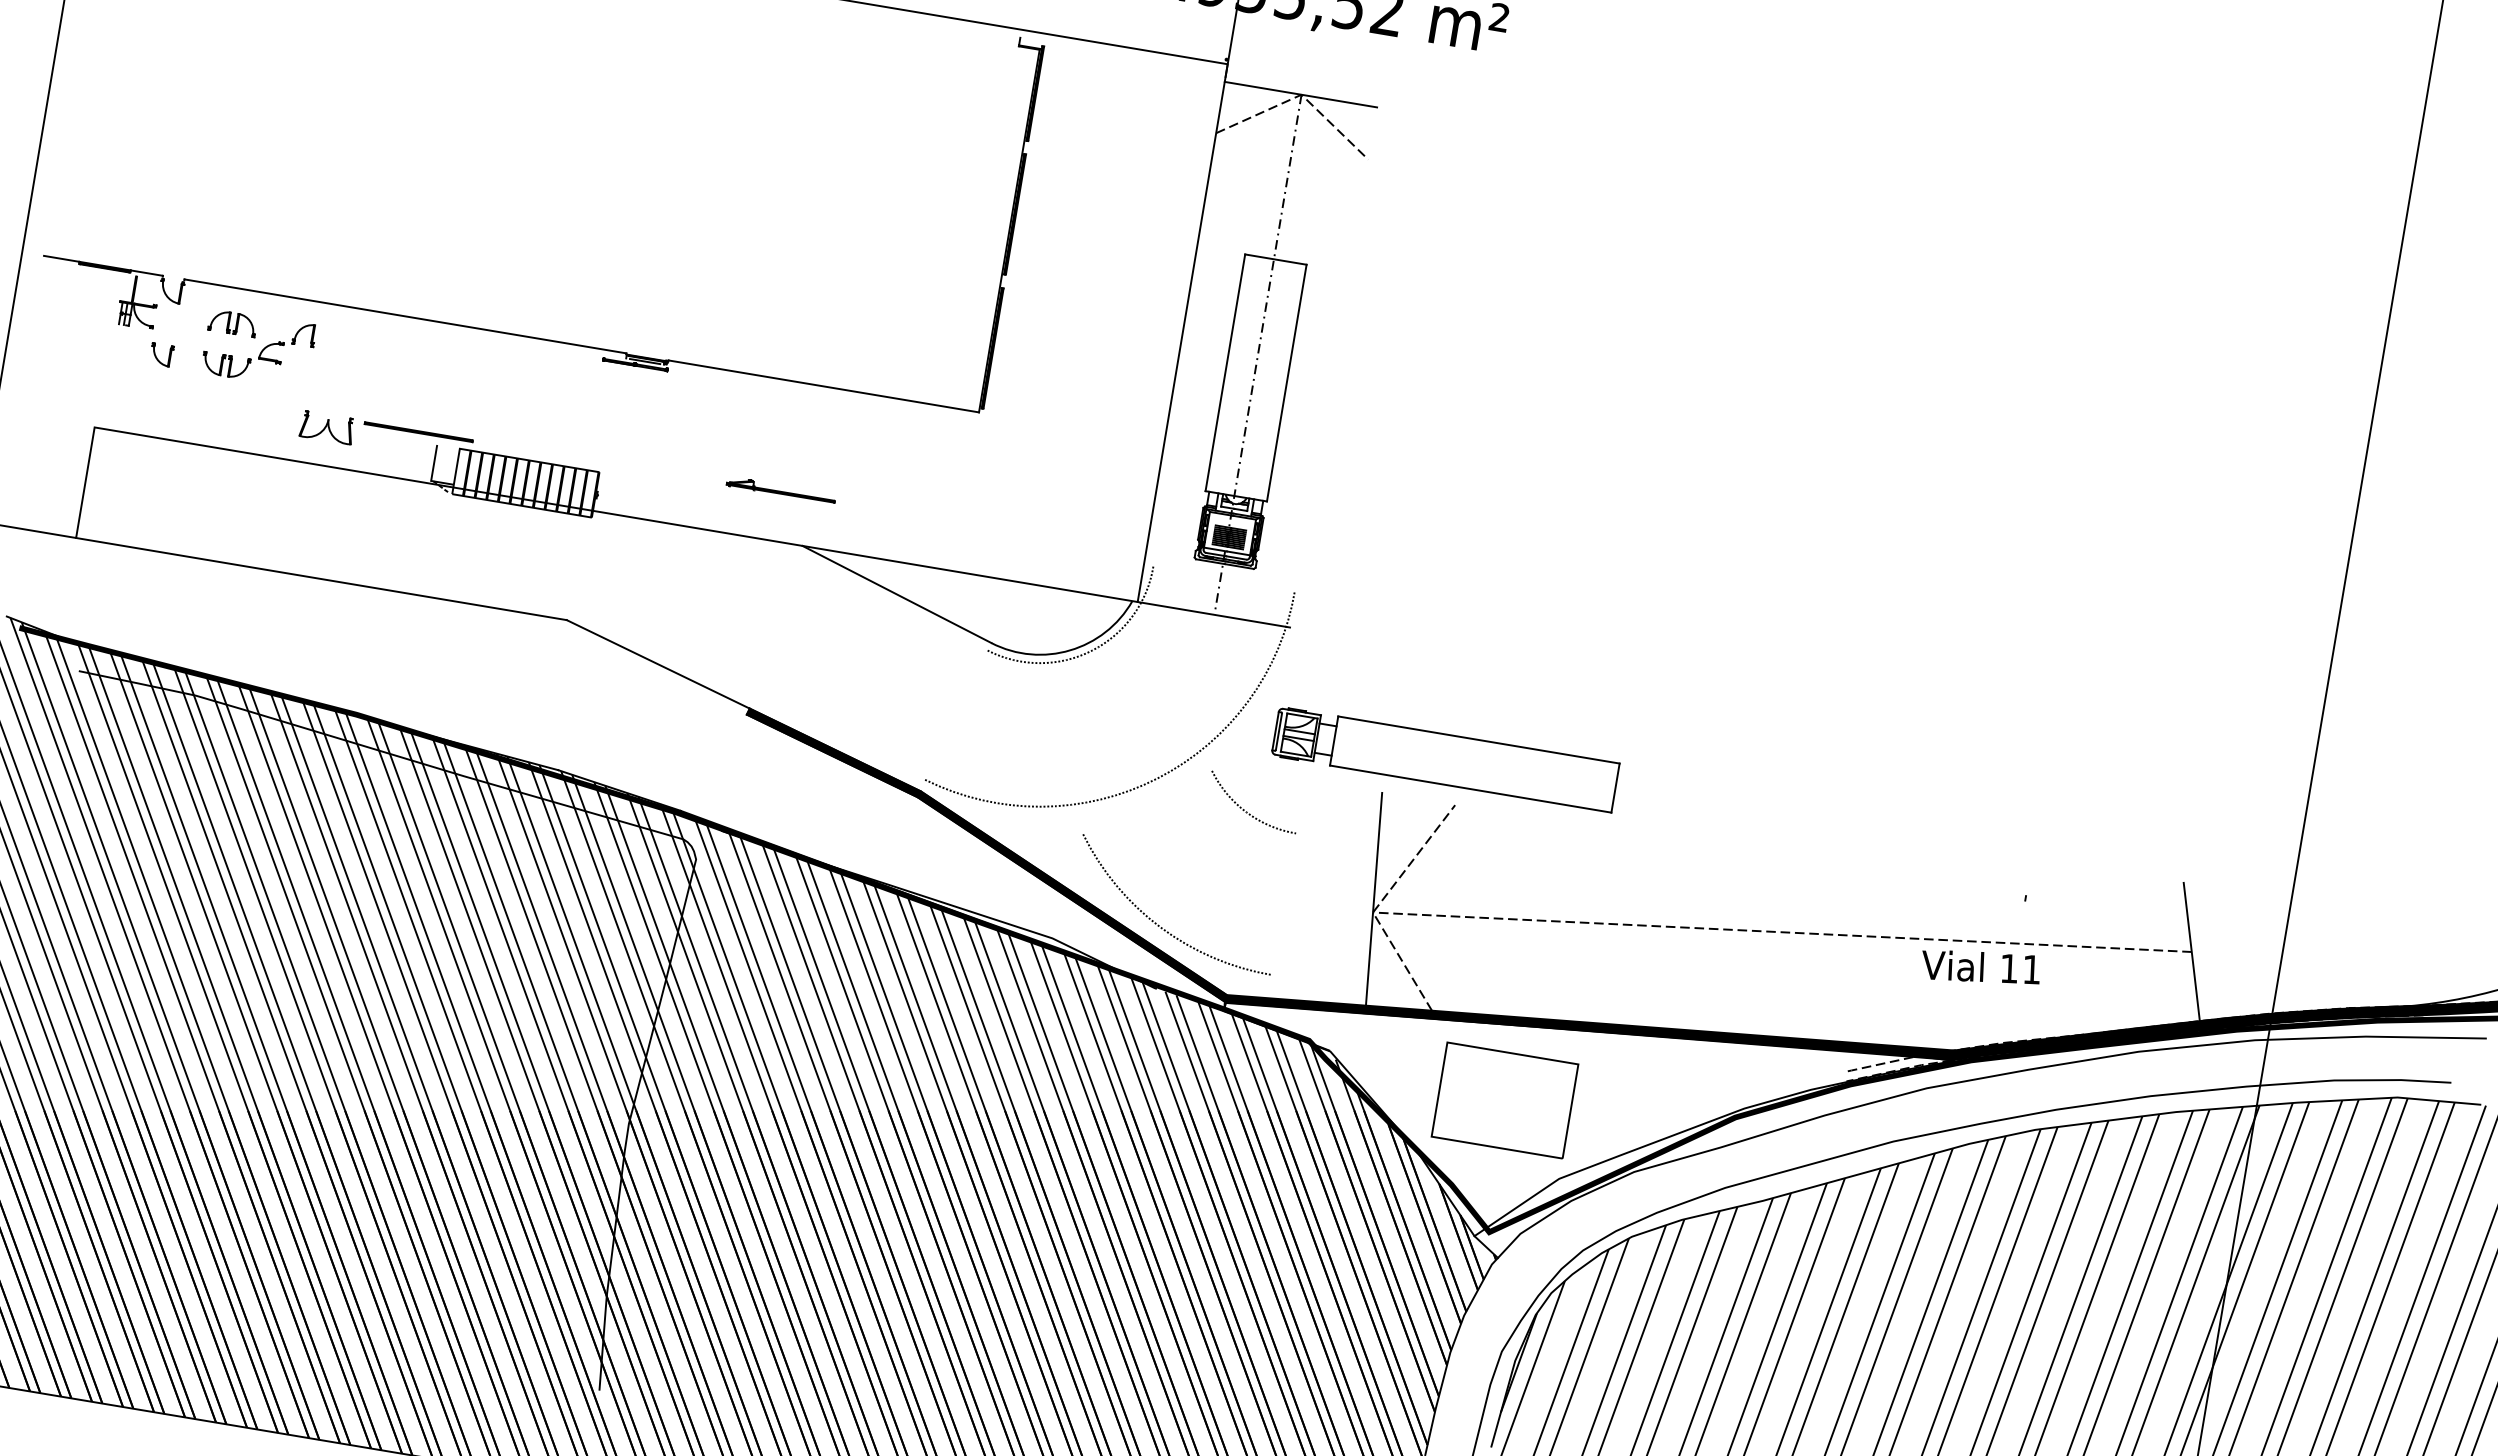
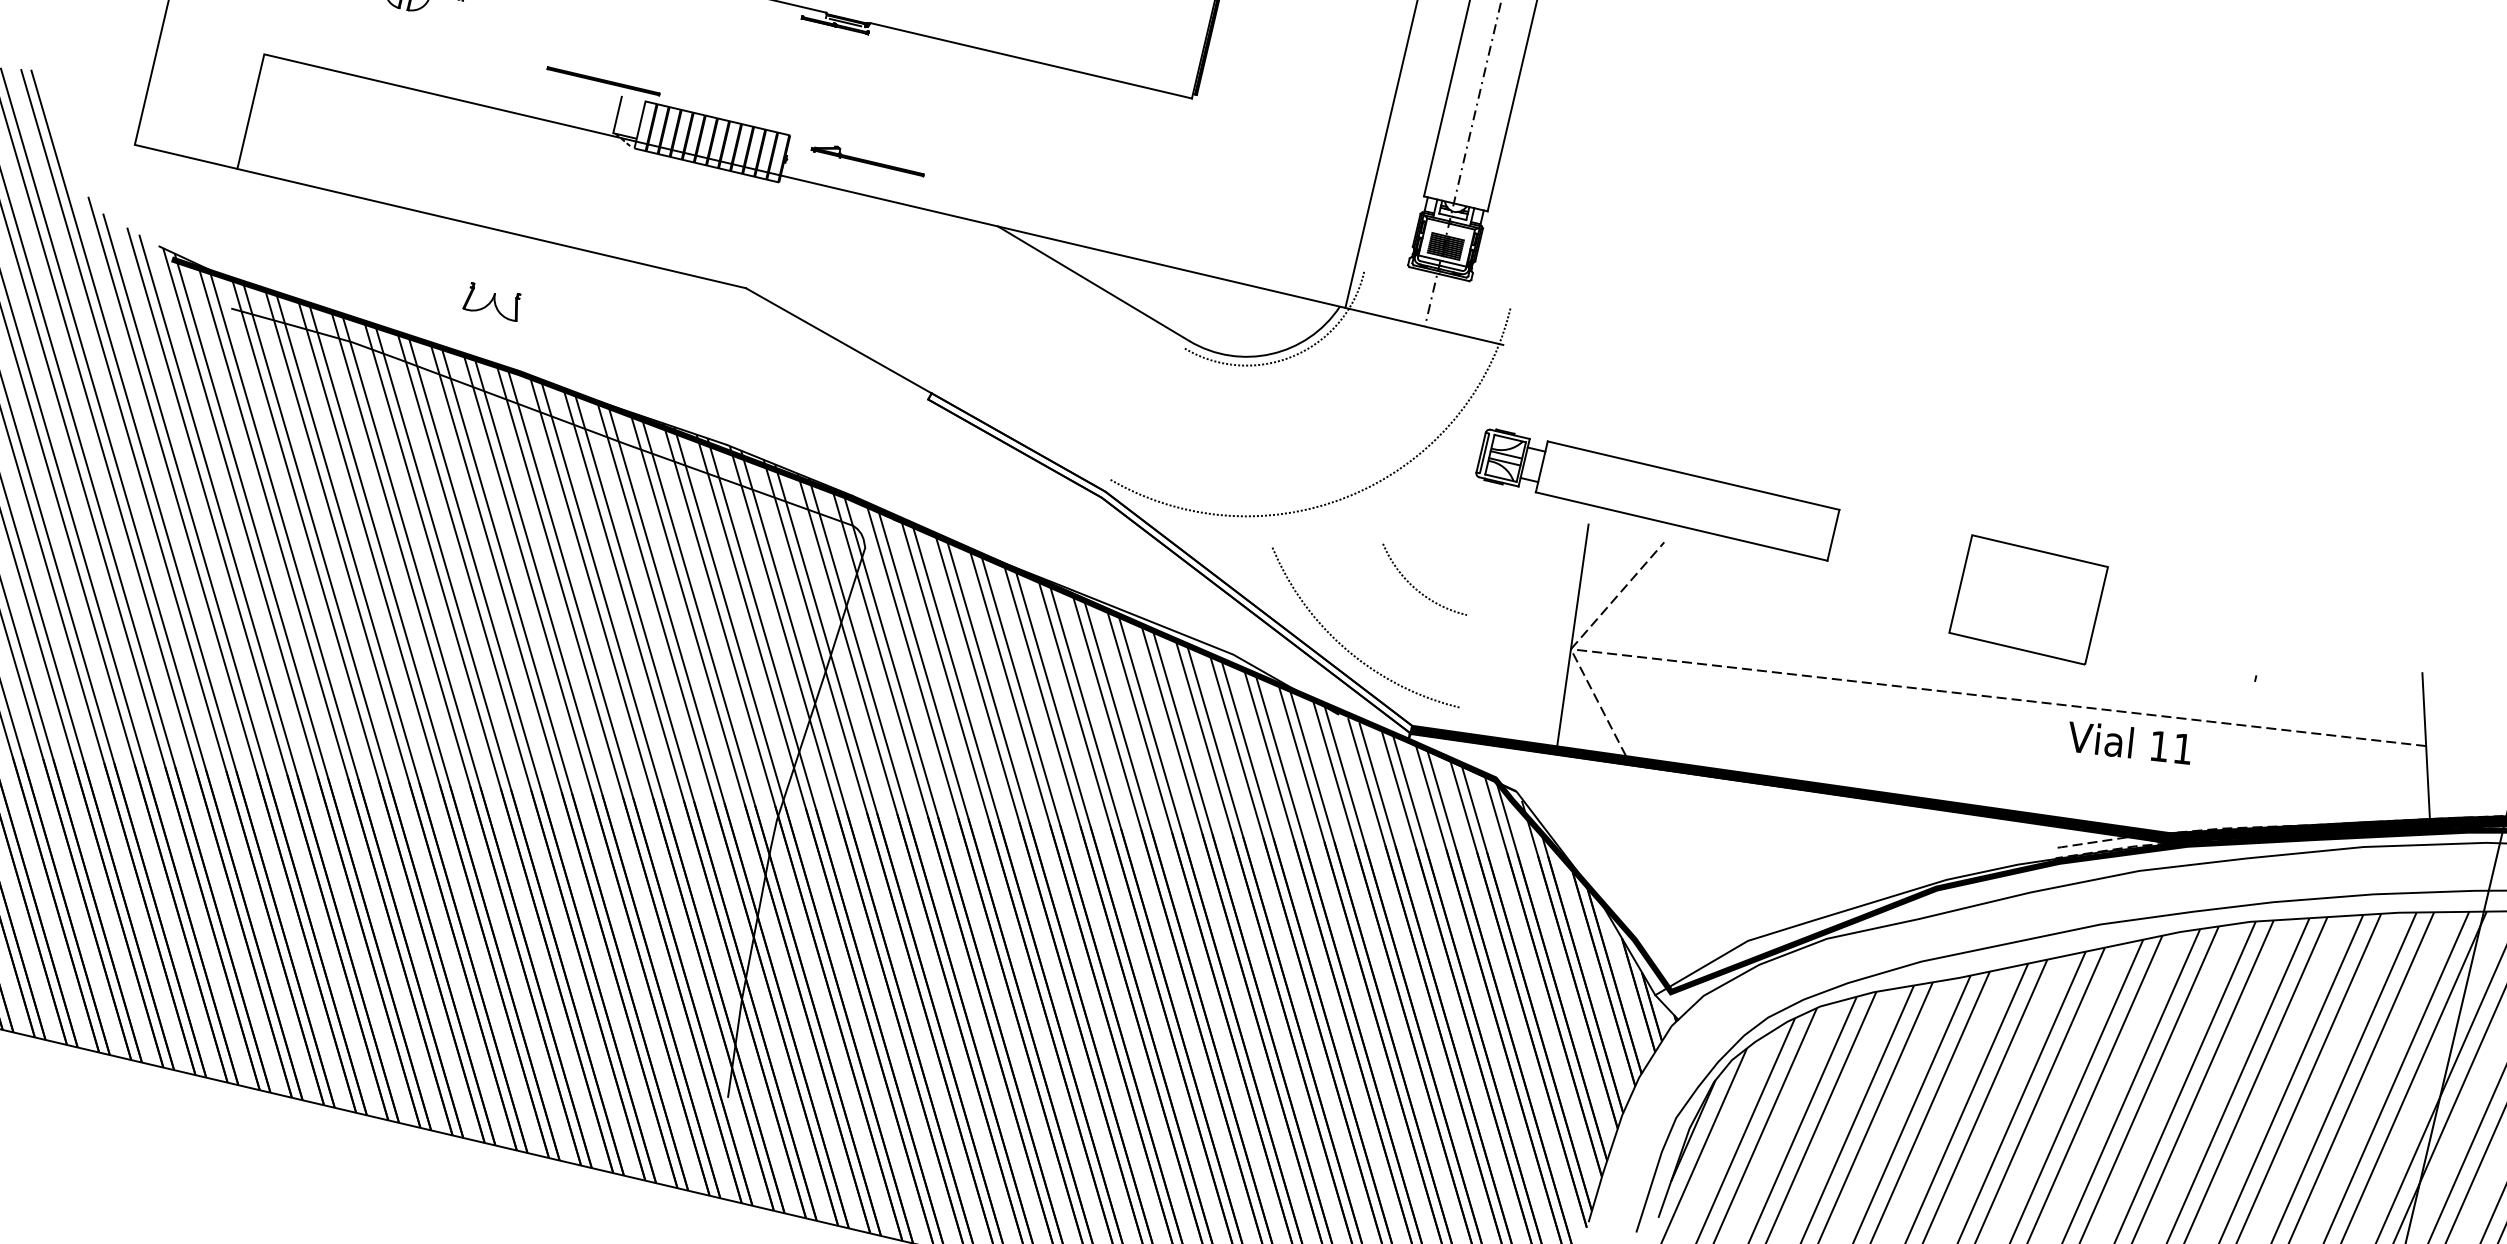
part: (325, 427) -> (491, 301), moved
part: (780, 491) -> (867, 160), moved
arc: (1247, 811) -> (1417, 588), moved
fill: (986, 855) -> (1169, 563), removed
text: (1980, 967) -> (2129, 743), moved
part: (1504, 1100) -> (2028, 599), moved

